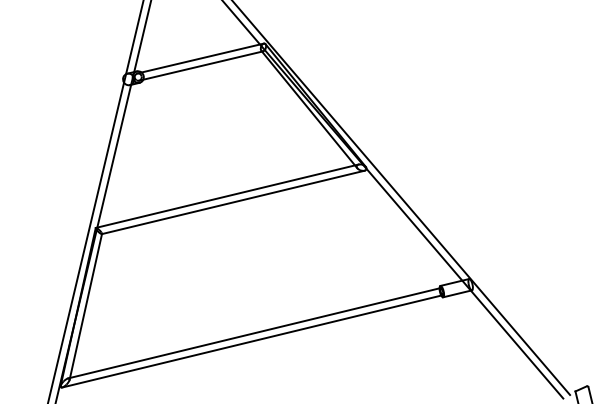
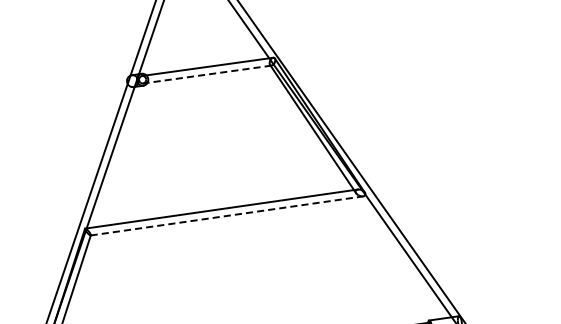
line: (201, 66) -> (207, 75), solid -> dashed
line: (233, 202) -> (227, 216), solid -> dashed

